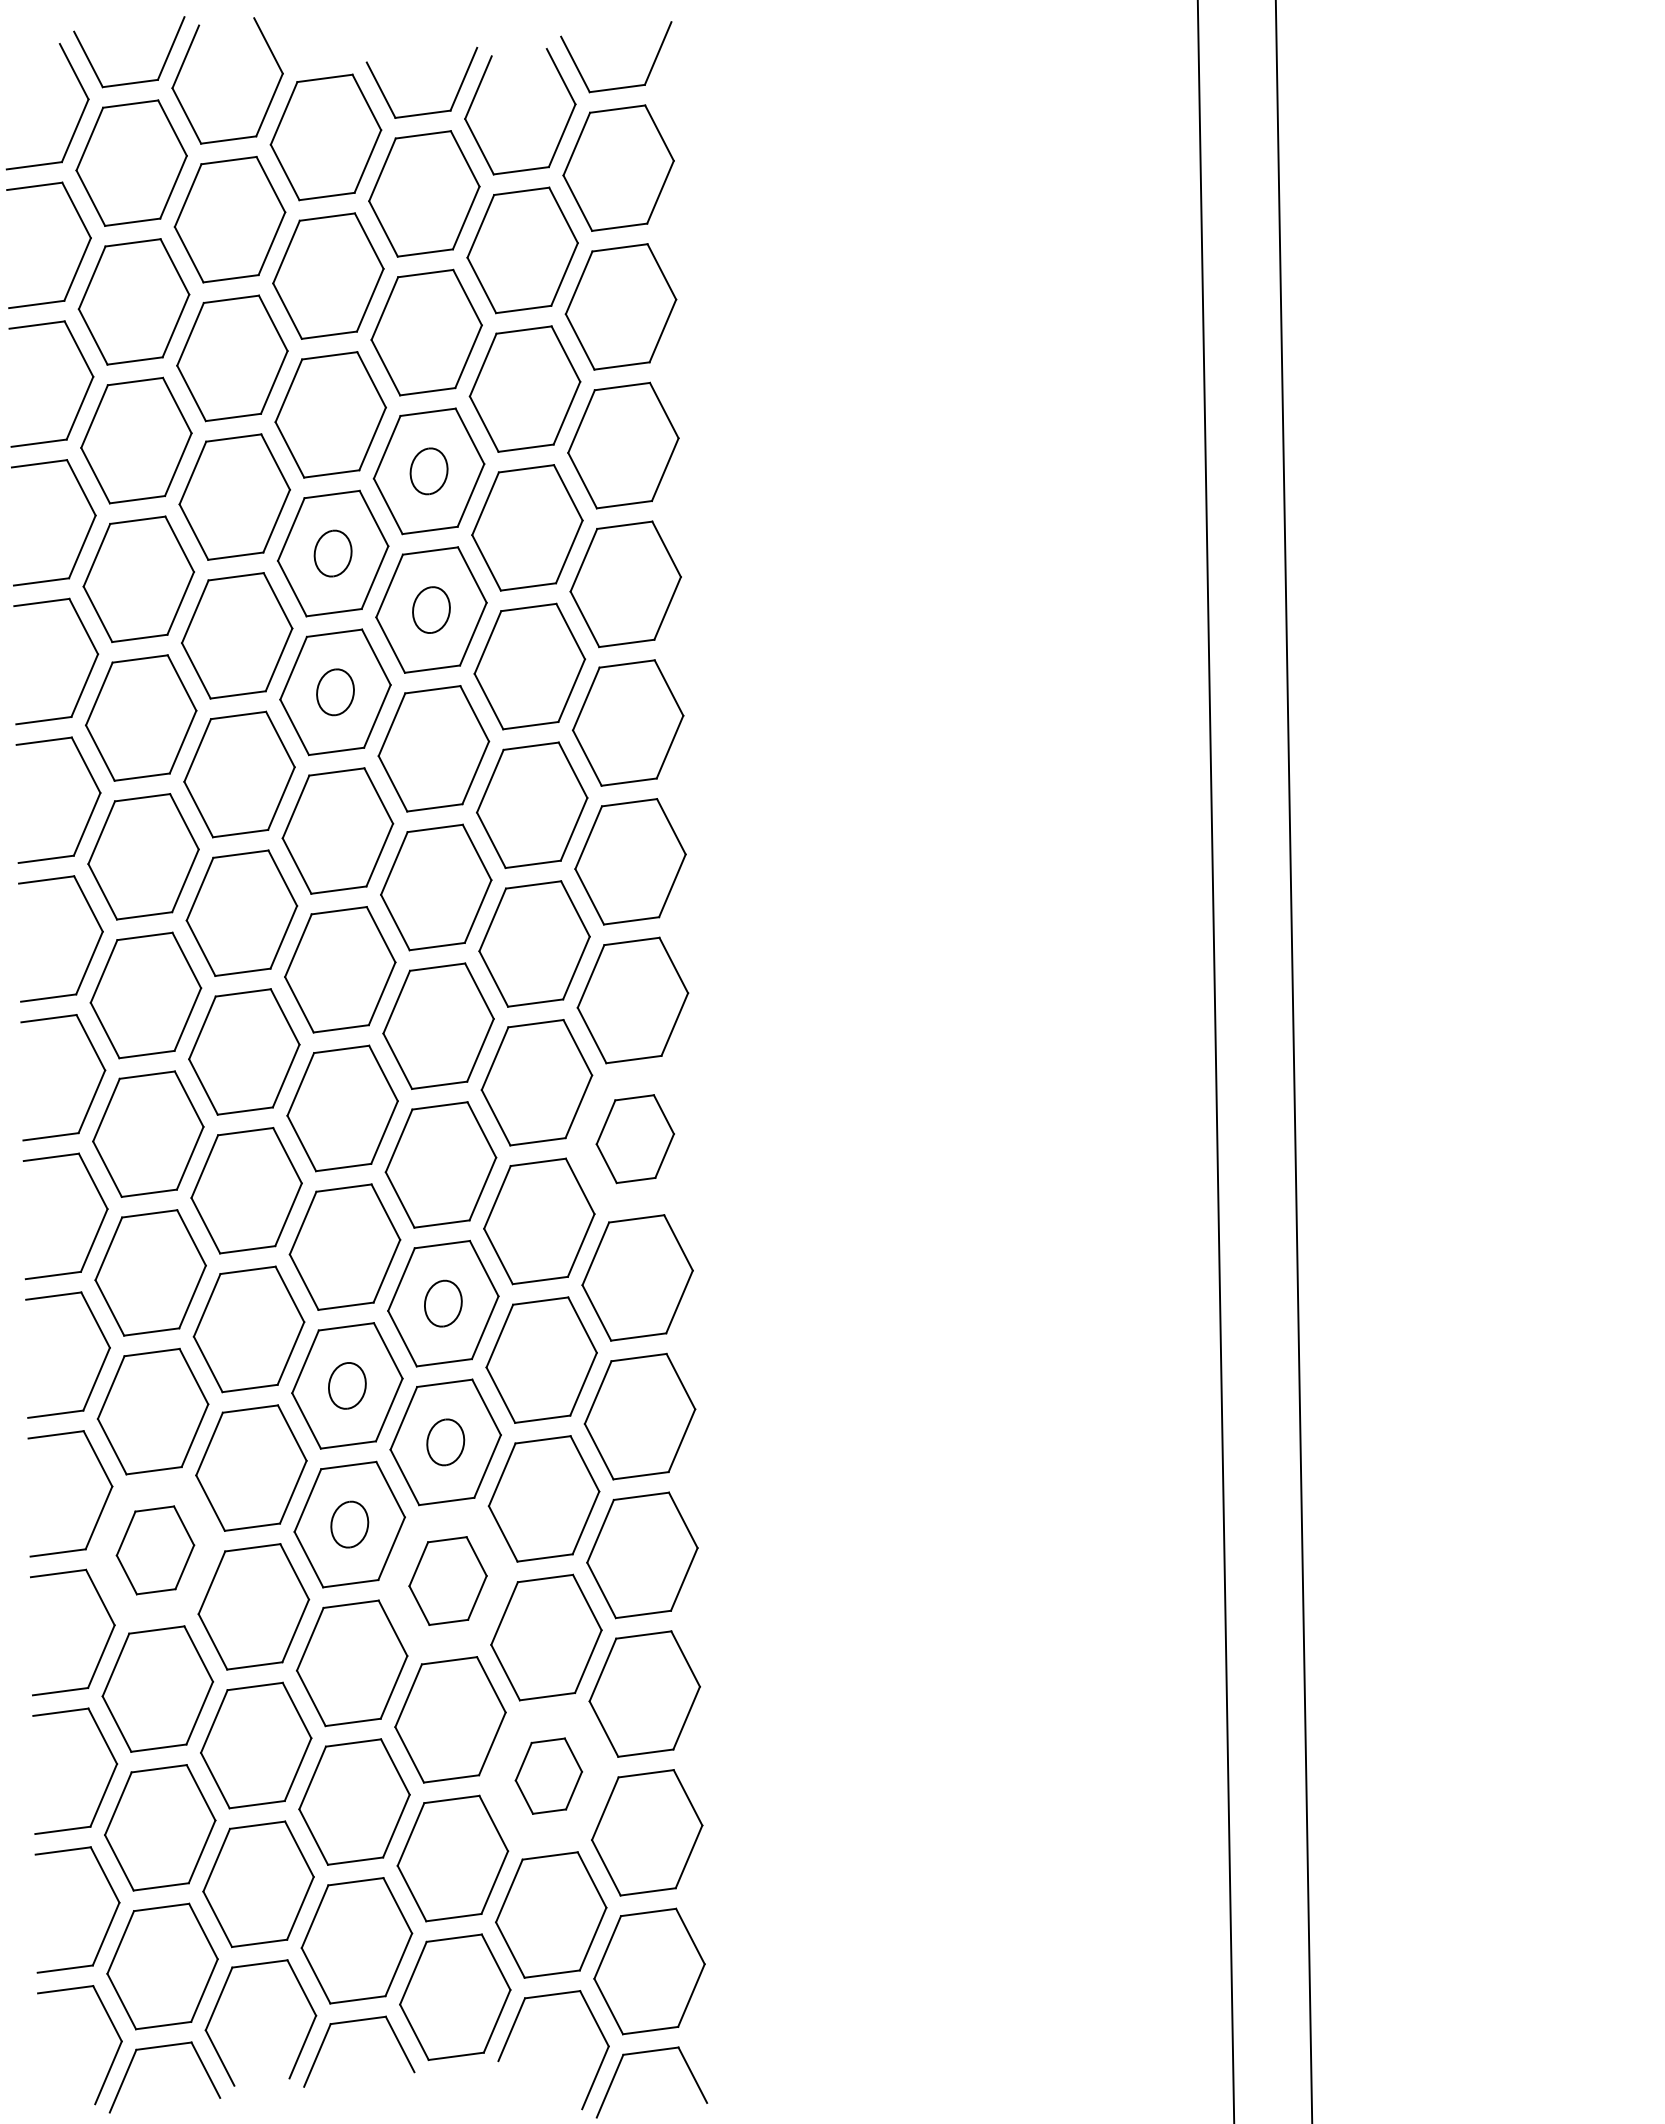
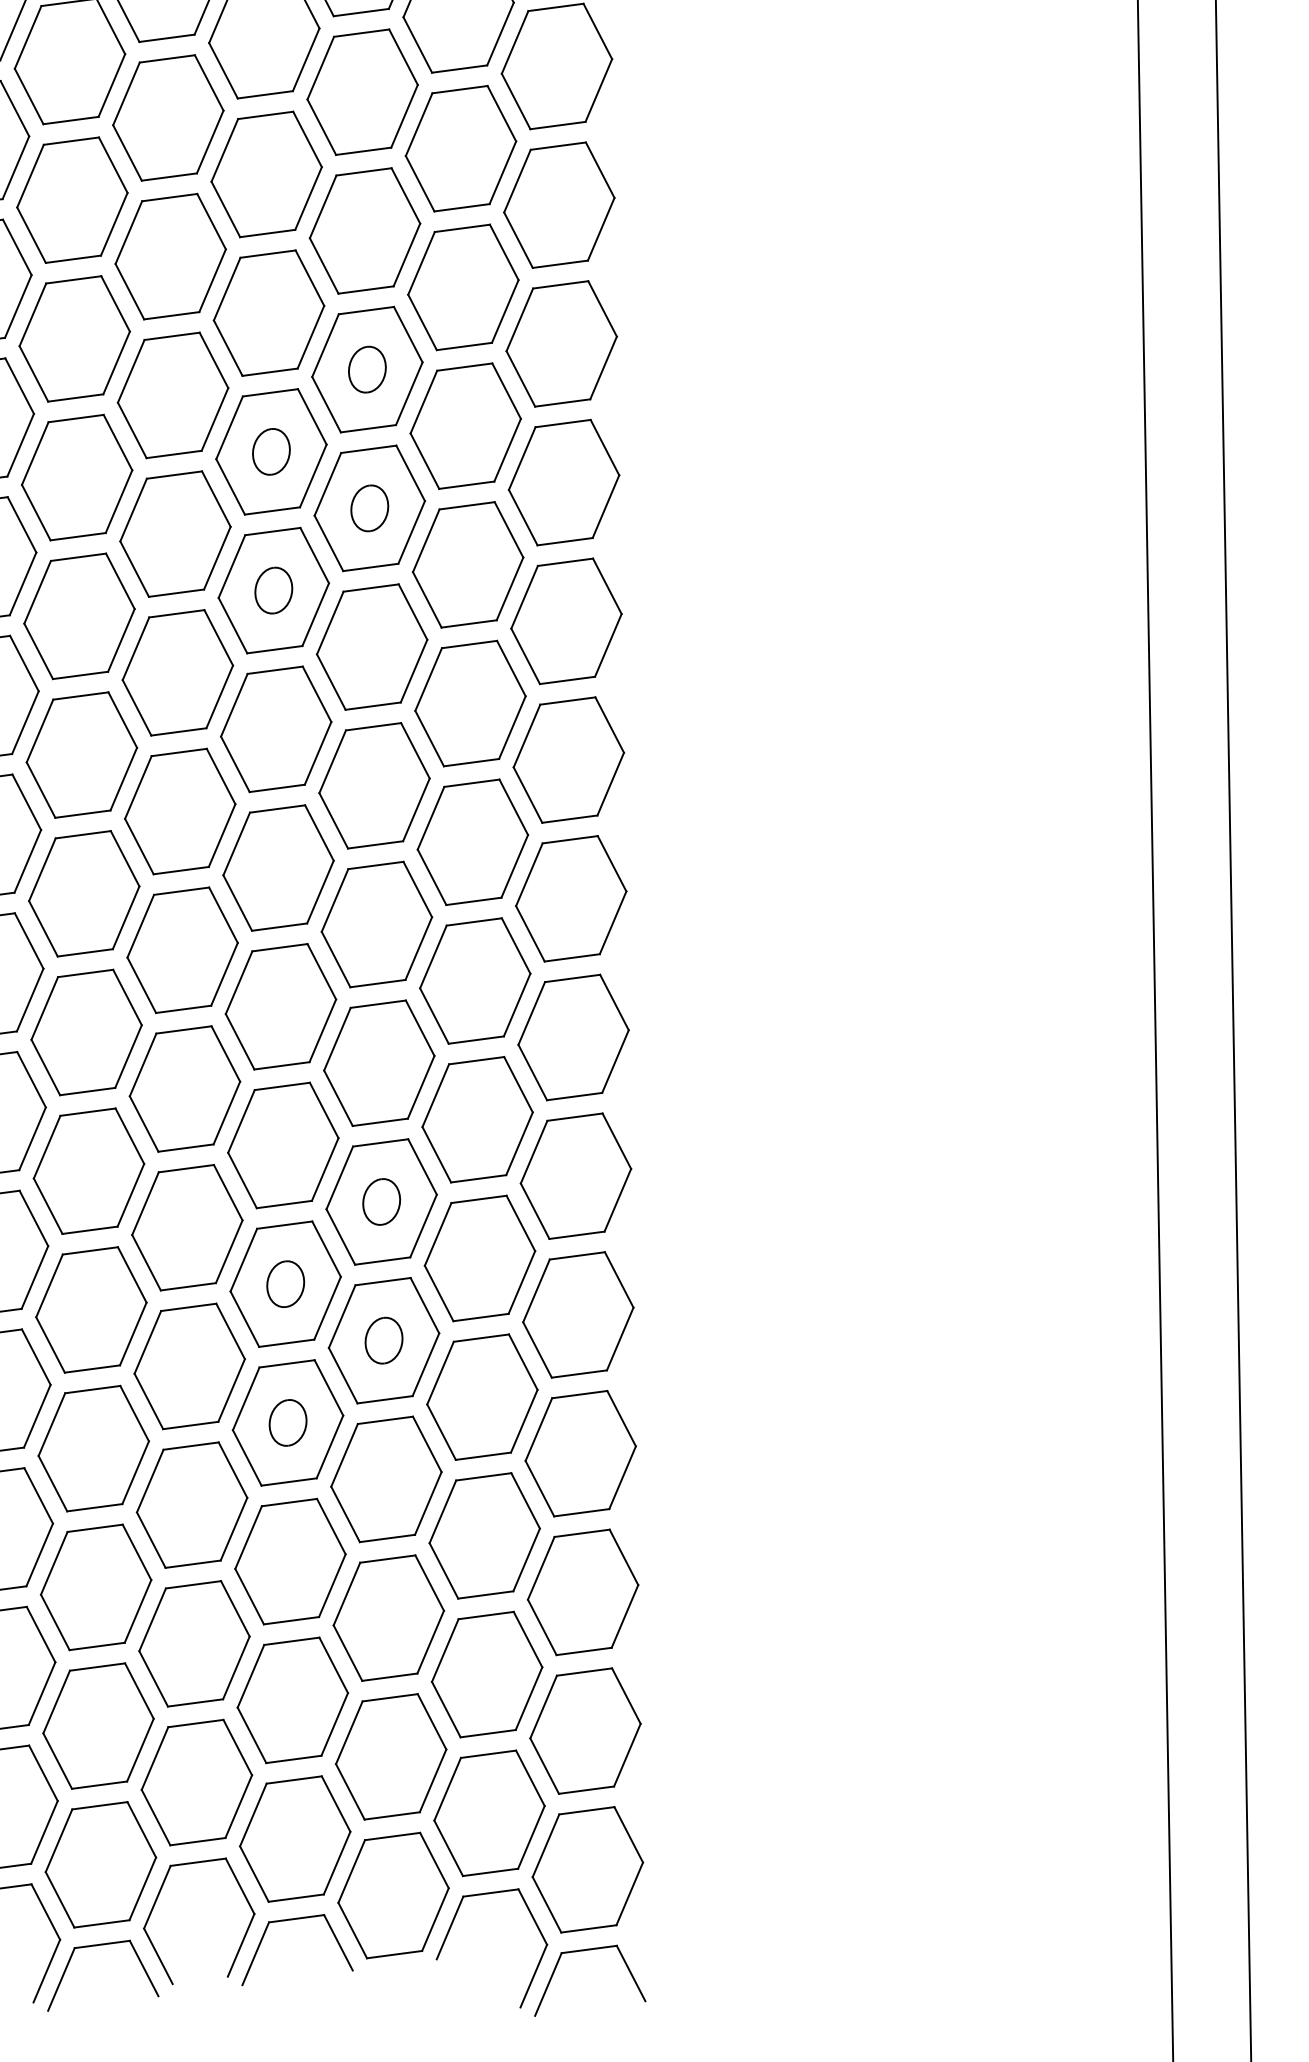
part: (635, 1138) -> (573, 1036), size x1.43
part: (155, 1550) -> (93, 1448), size x1.43
part: (447, 1580) -> (385, 1478), size x1.43
part: (548, 1775) -> (486, 1673), size x1.67

